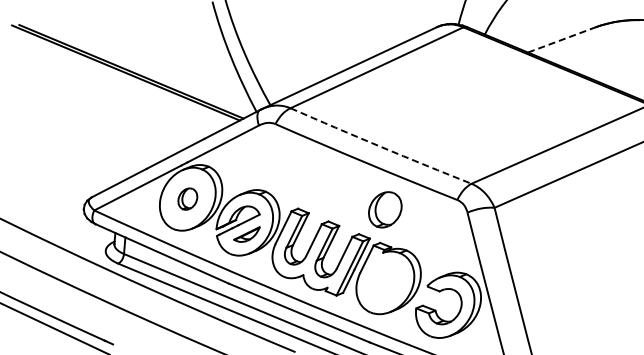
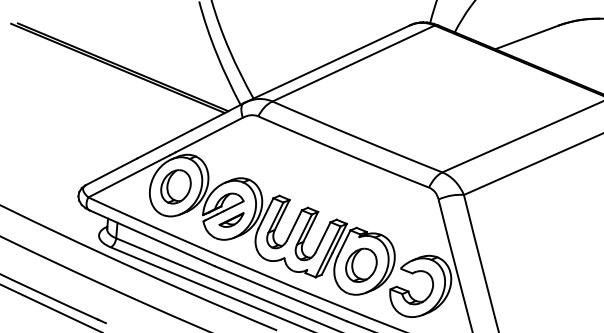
line: (561, 40) -> (526, 37), dashed -> solid
arc: (380, 146) -> (356, 137), dashed -> solid
part: (187, 198) -> (175, 186), size x1.67
part: (385, 209) -> (361, 265), moved

